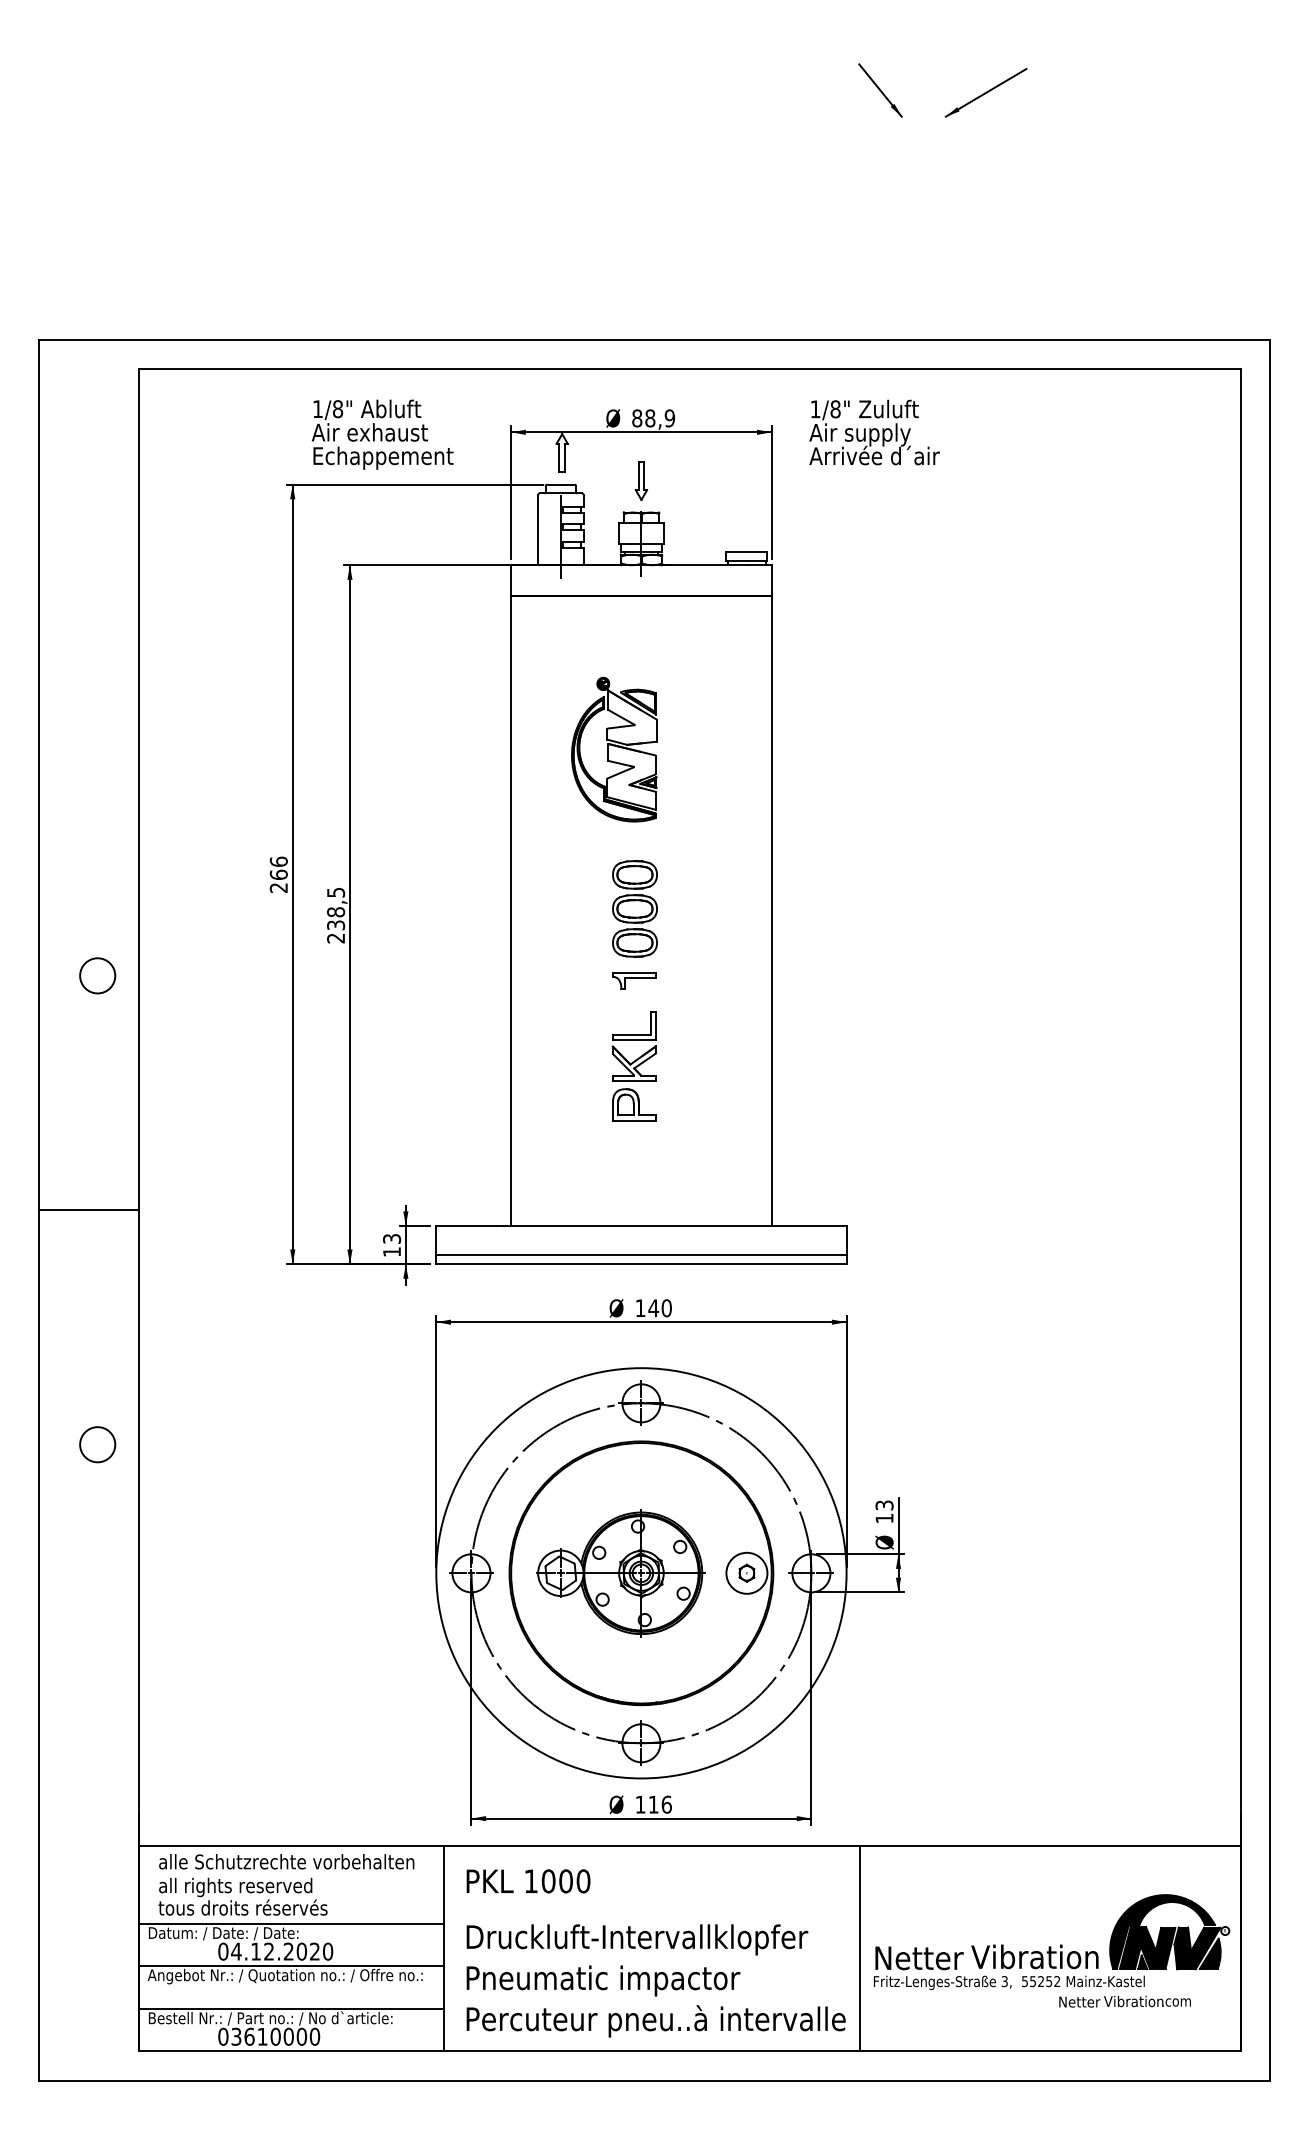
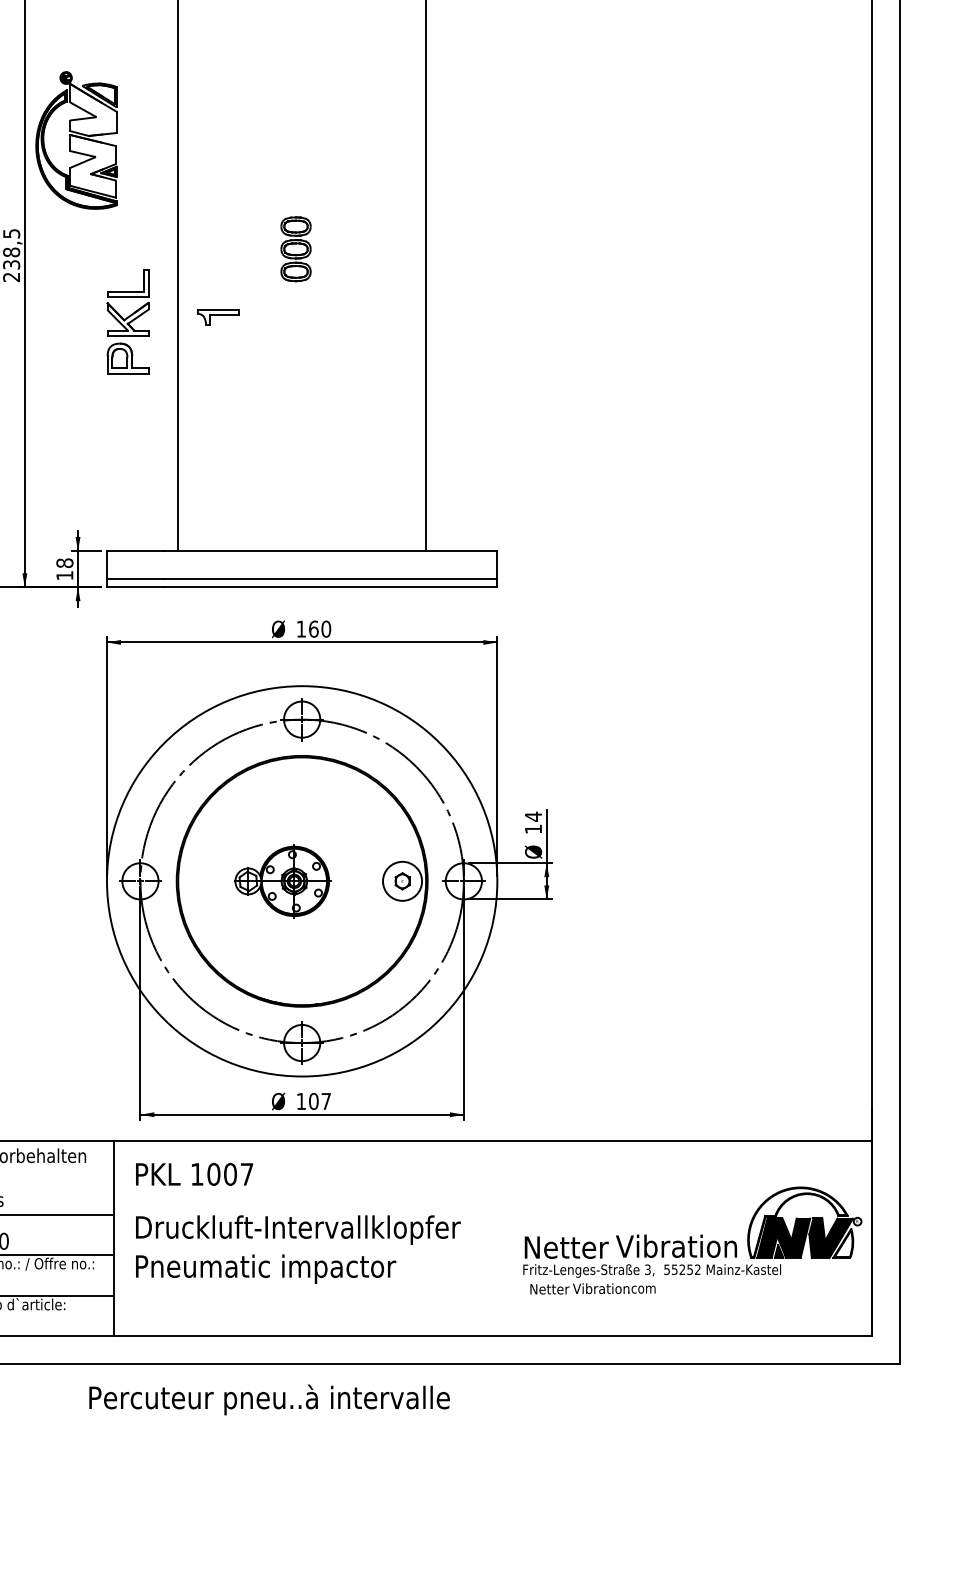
part: (614, 749) -> (76, 140), moved
part: (634, 908) -> (295, 248), size x0.7
part: (634, 980) -> (218, 317), moved
part: (633, 1066) -> (127, 322), moved
text: (392, 1238) -> (65, 562), 13 -> 18
text: (653, 1308) -> (313, 629), 140 -> 160
text: (884, 1505) -> (533, 816), 13 -> 14
part: (620, 1573) -> (282, 881), size x0.6
text: (659, 1804) -> (319, 1101), 116 -> 107
text: (583, 1881) -> (247, 1174), 1000 -> 1007
fill: (1161, 1931) -> (796, 1222), removed
line: (859, 1948) -> (509, 1238), removed
fill: (1210, 1954) -> (843, 1244), removed
text: (1124, 2001) -> (592, 1288), moved
text: (655, 2021) -> (268, 1400), moved

